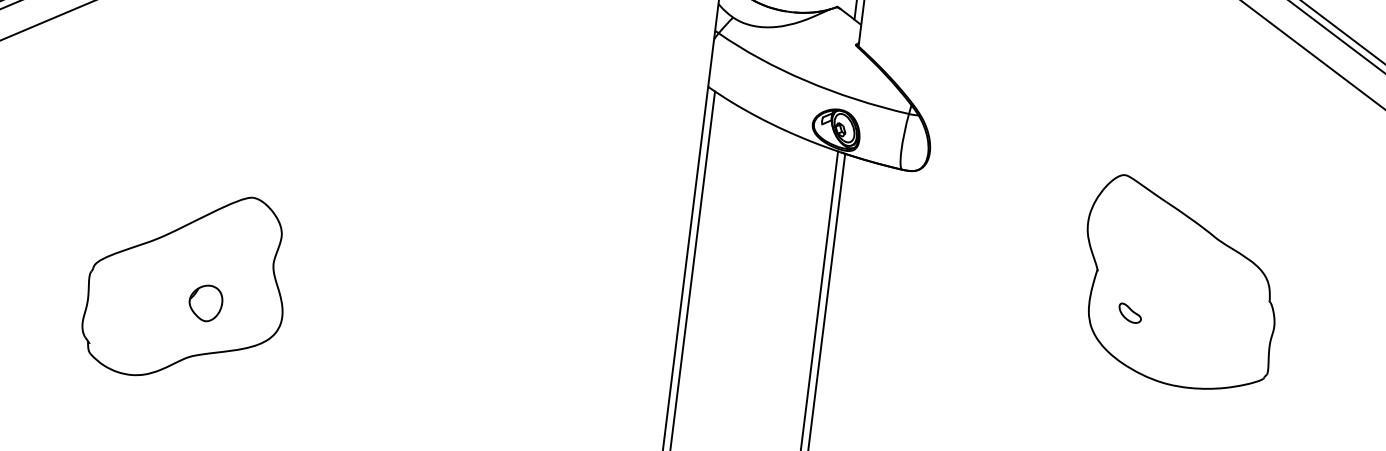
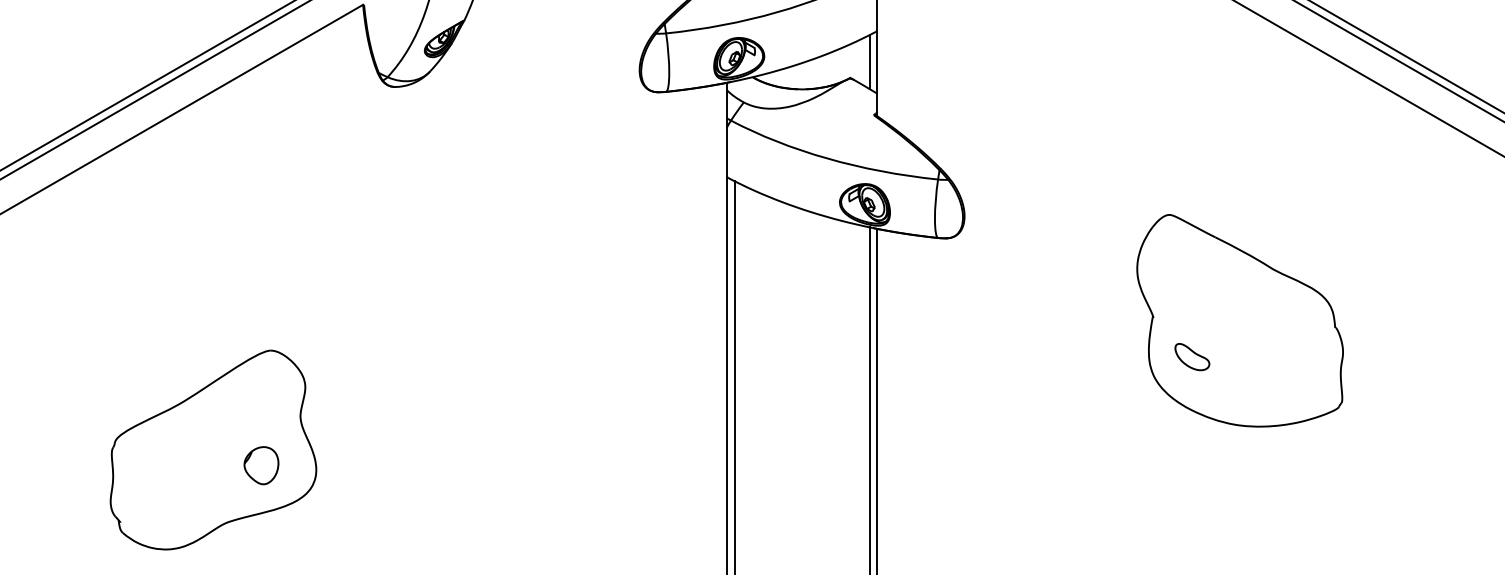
part: (205, 303) -> (261, 465), moved
part: (1130, 313) -> (1192, 357), size x1.43

